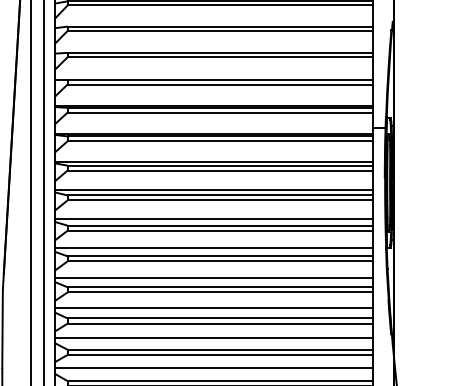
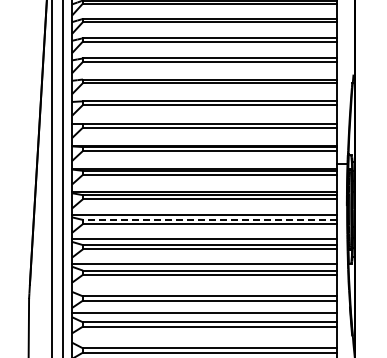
line: (219, 194) -> (209, 219), solid -> dashed
line: (213, 277) -> (204, 288), removed
line: (213, 337) -> (204, 338), removed

